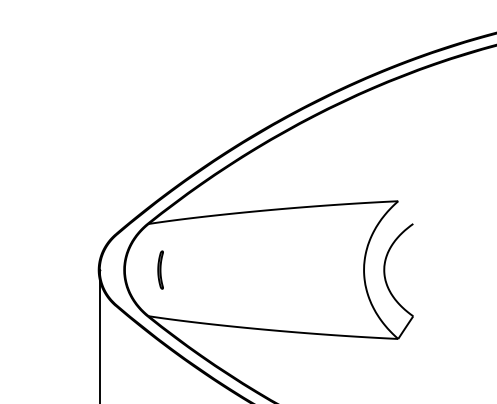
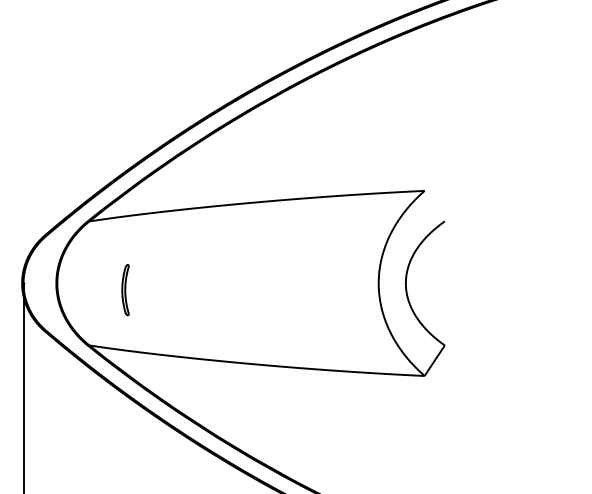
part: (160, 269) -> (125, 289), moved

